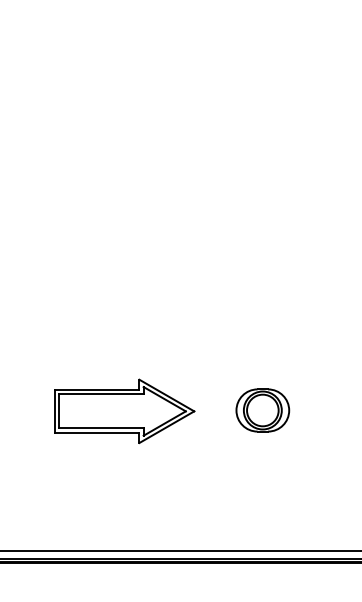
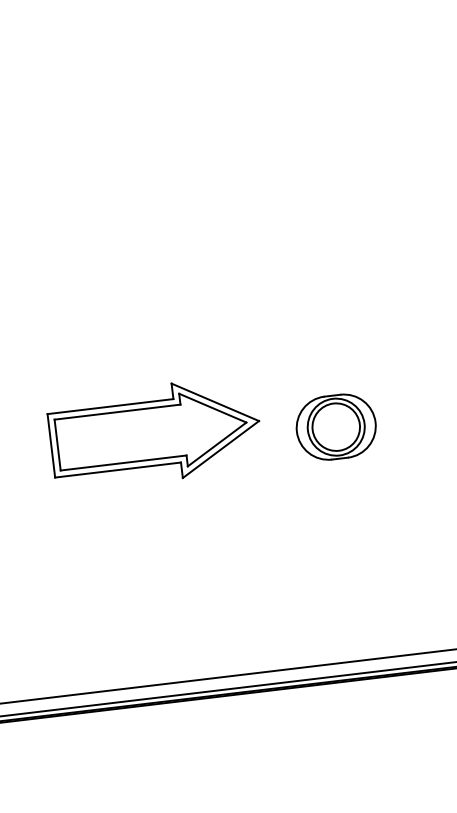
part: (262, 410) -> (335, 427), moved
part: (124, 411) -> (154, 433), moved

